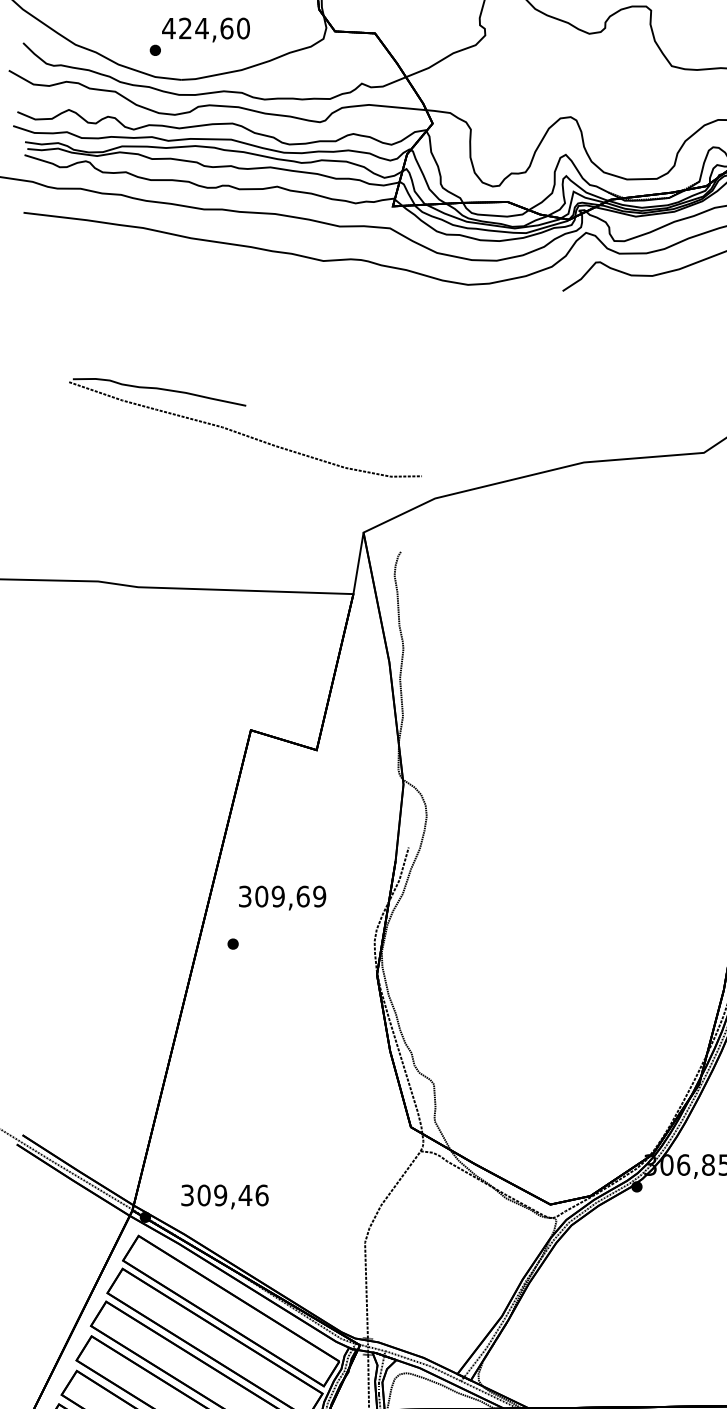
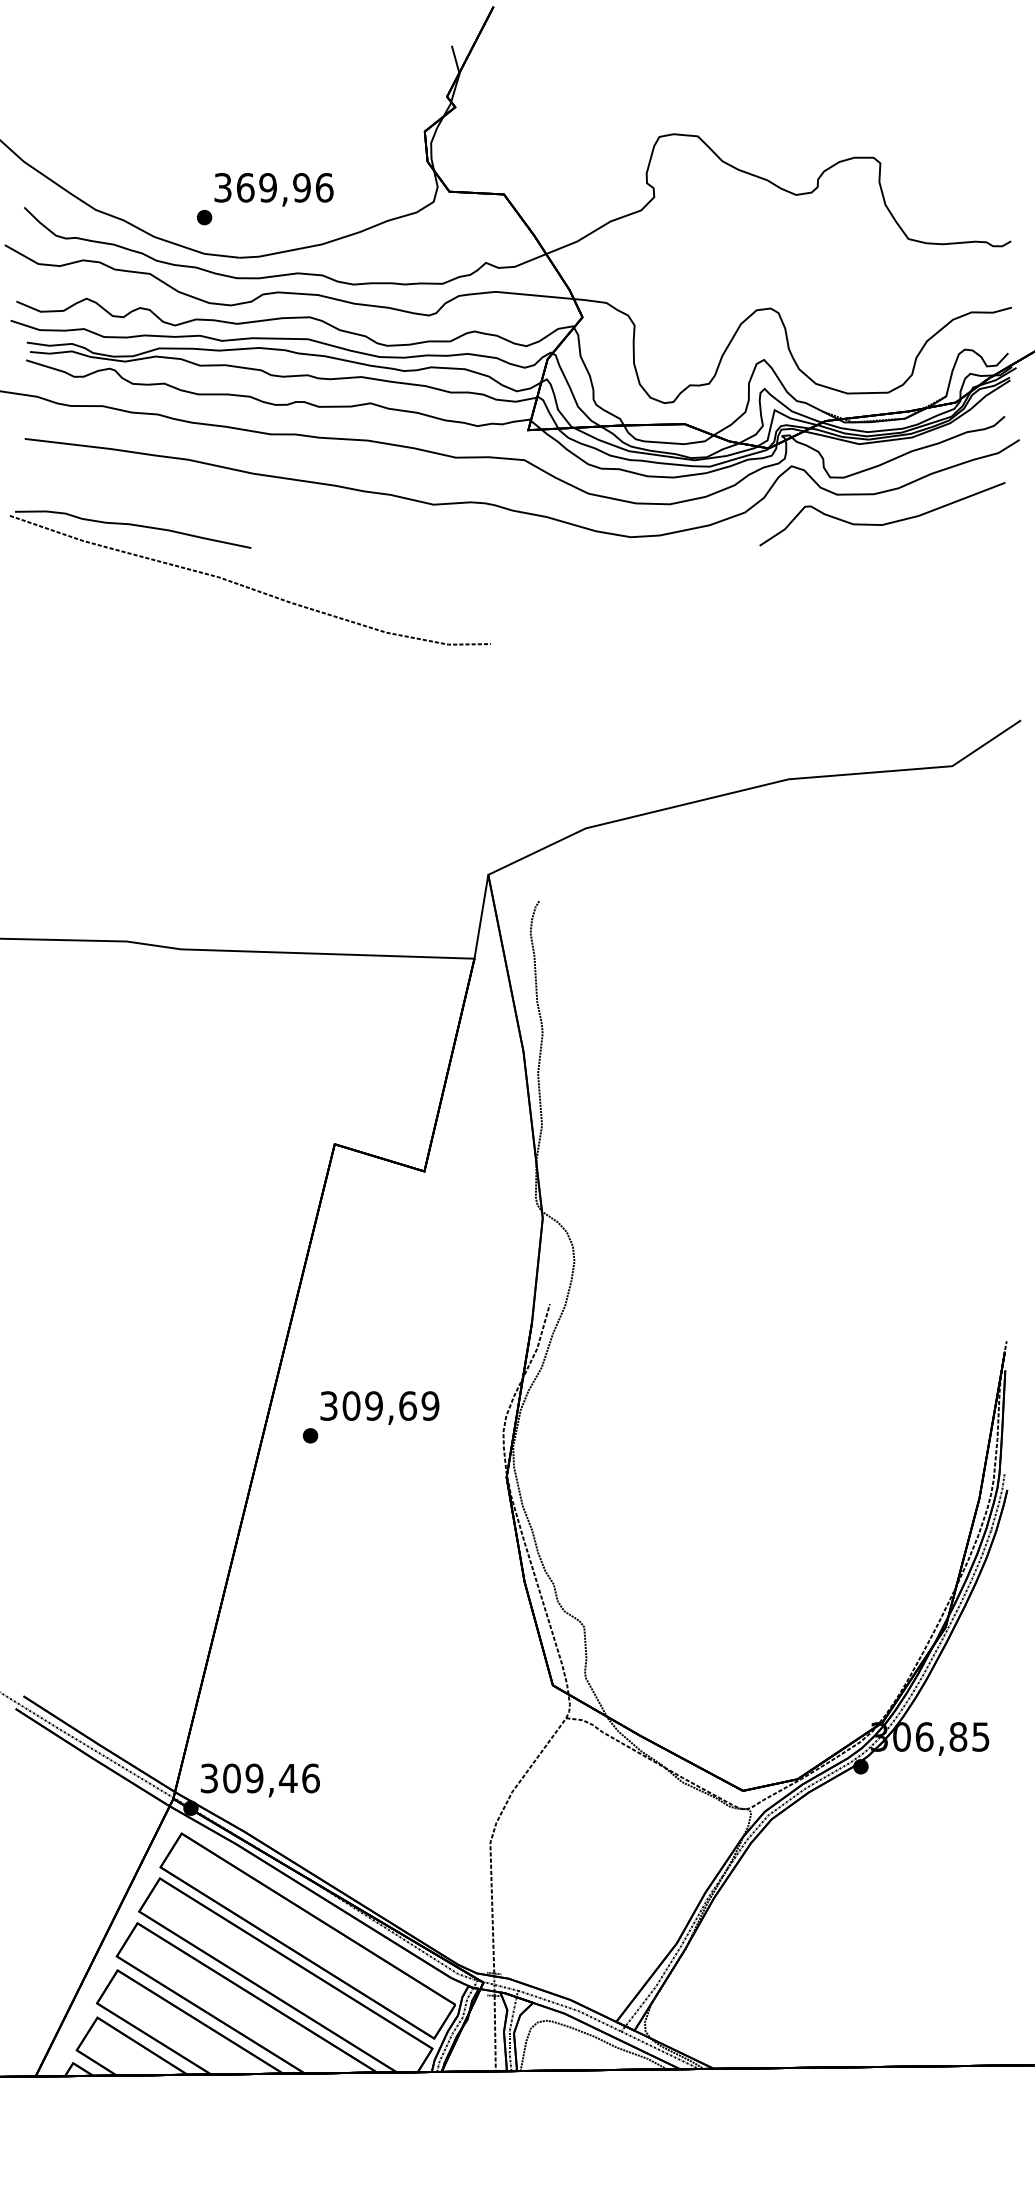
text: (205, 28) -> (273, 187), 424,60 -> 369,96
part: (244, 434) -> (248, 586), moved
text: (282, 897) -> (379, 1407), moved
text: (224, 1196) -> (259, 1780), moved

